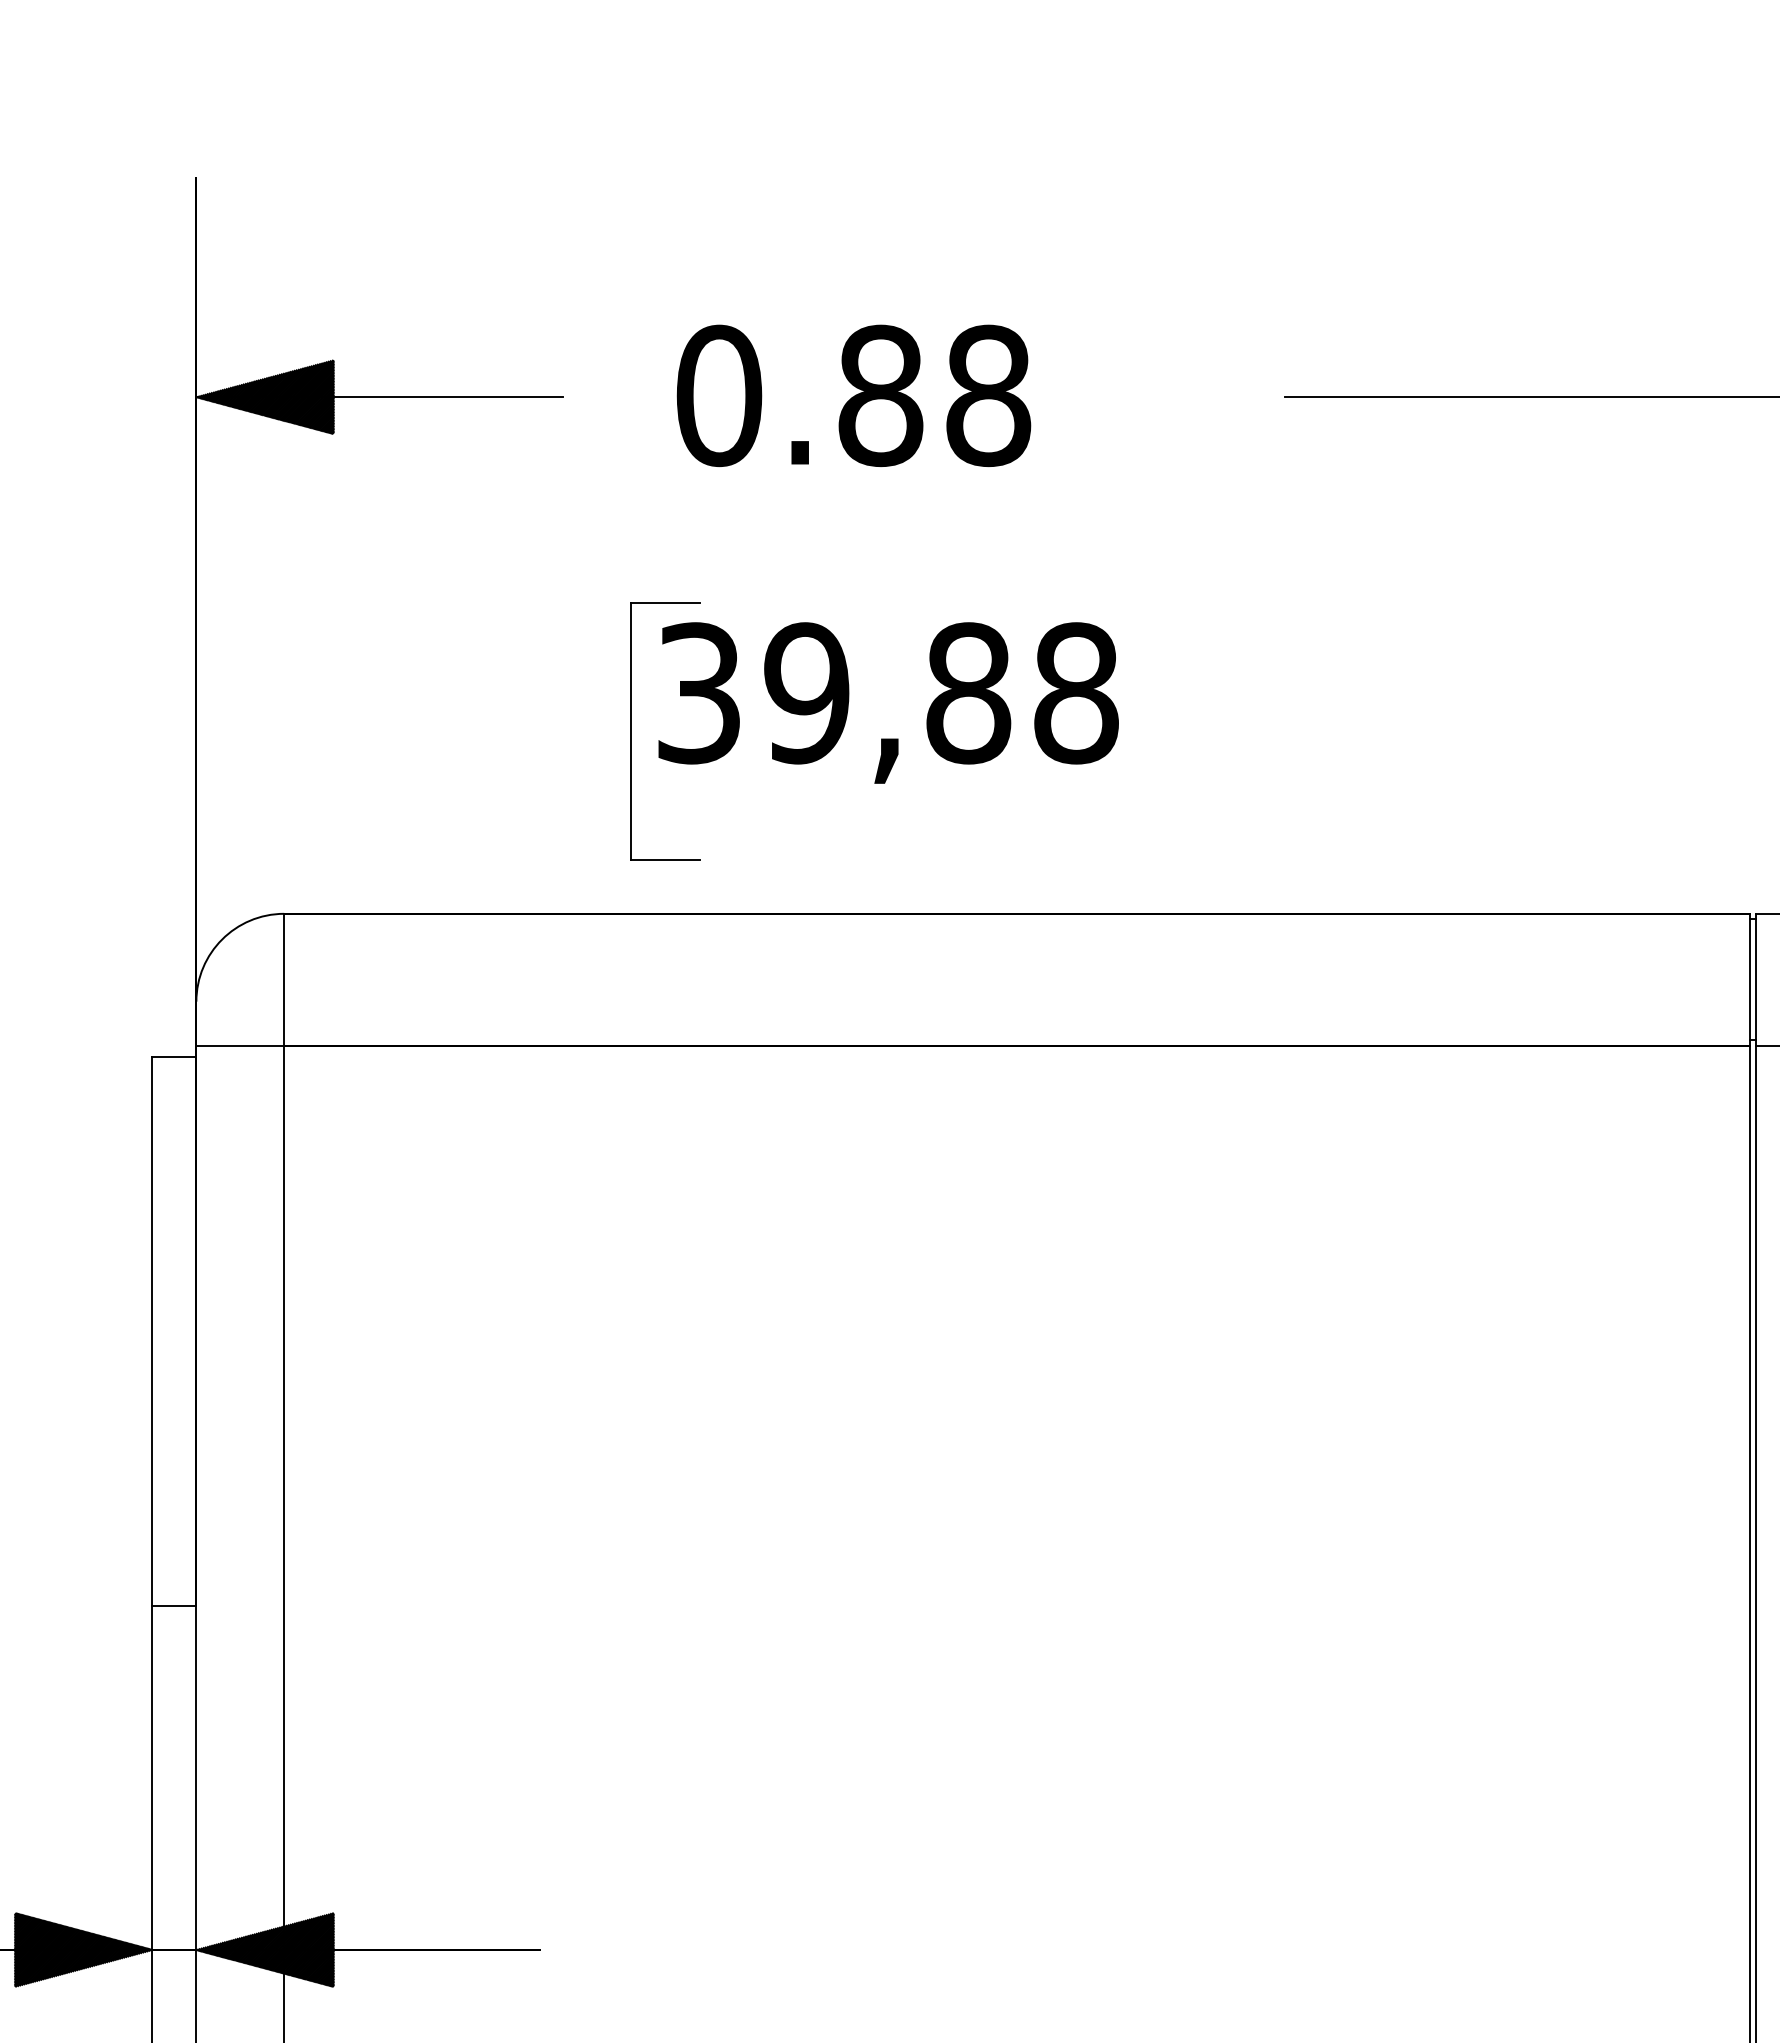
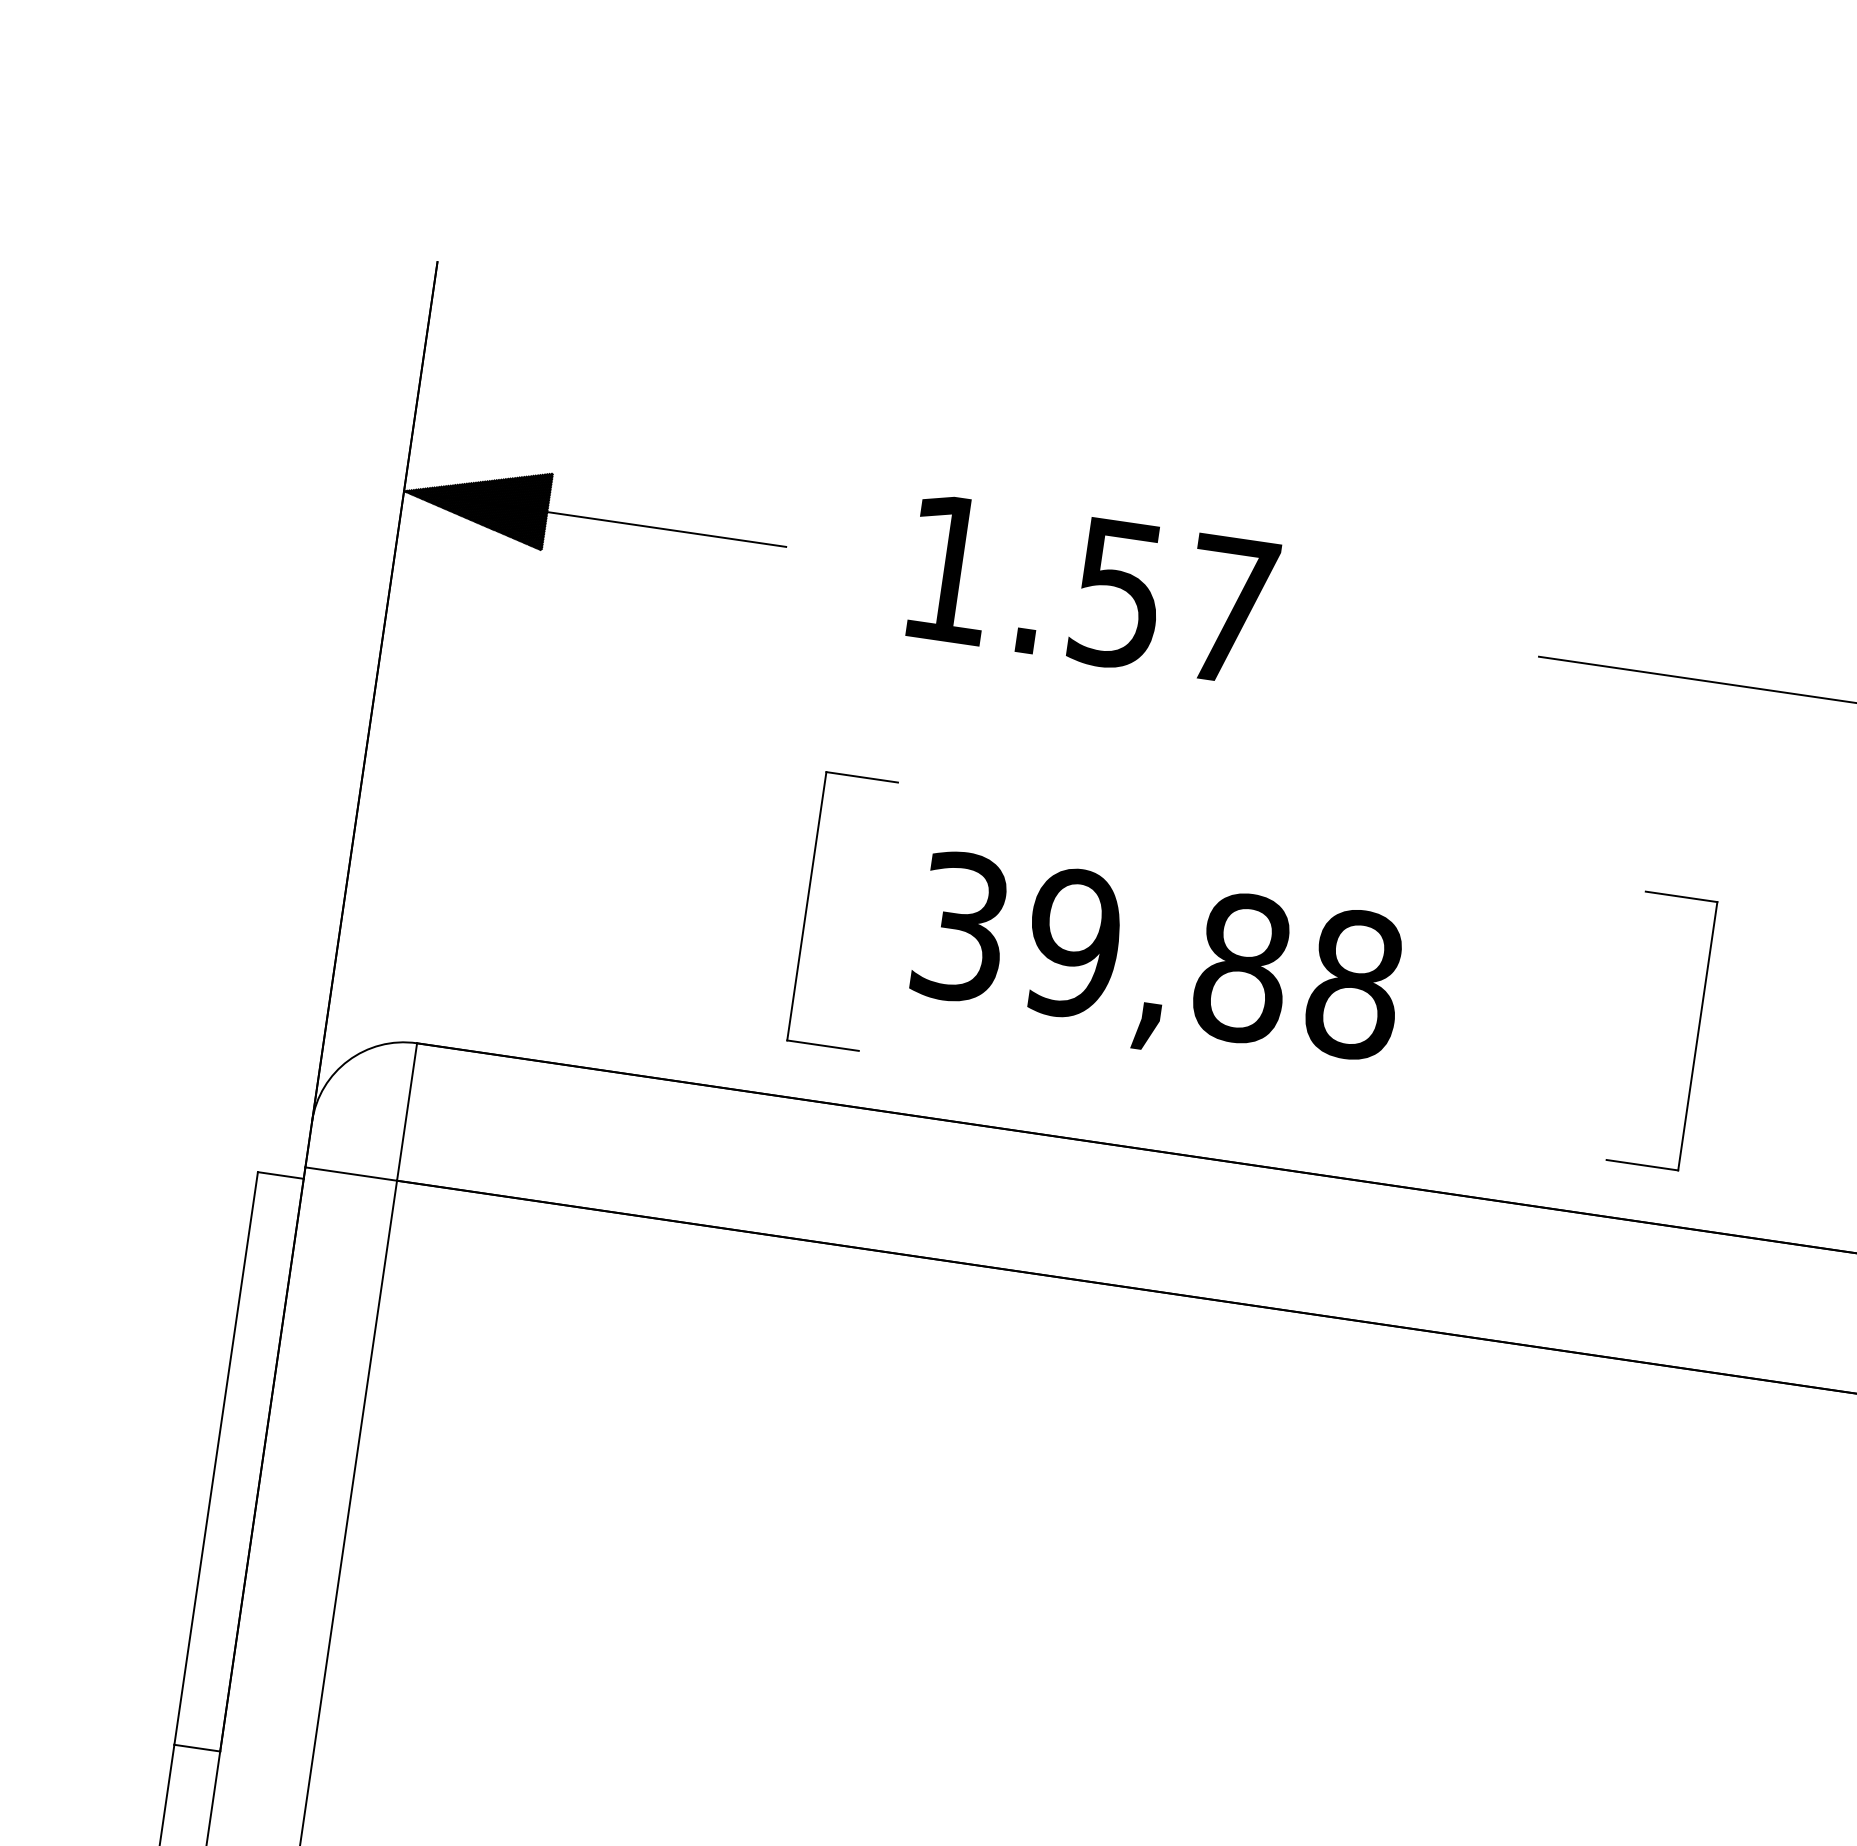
text: (853, 395) -> (1089, 589), 0.88 -> 1.57
text: (888, 702) -> (1157, 965), moved
part: (1485, 731) -> (1697, 1035), added

